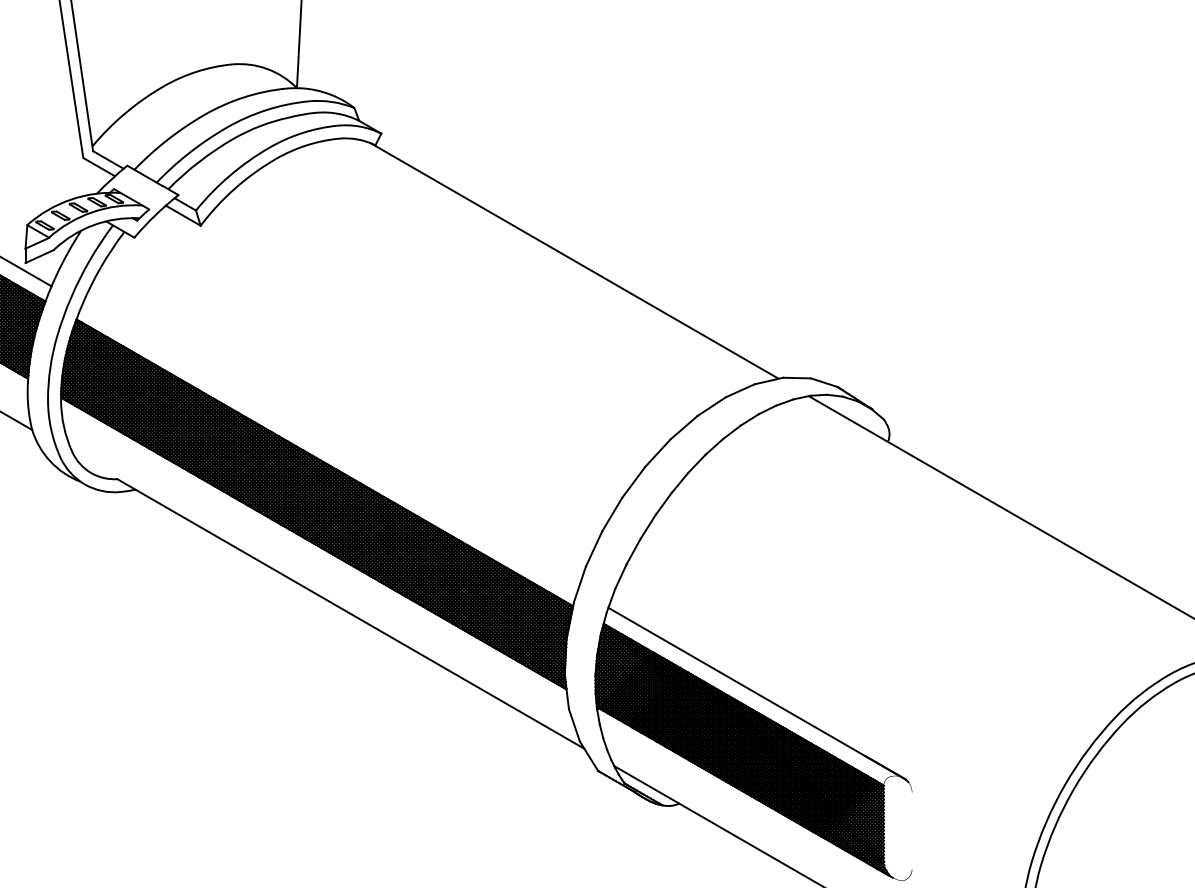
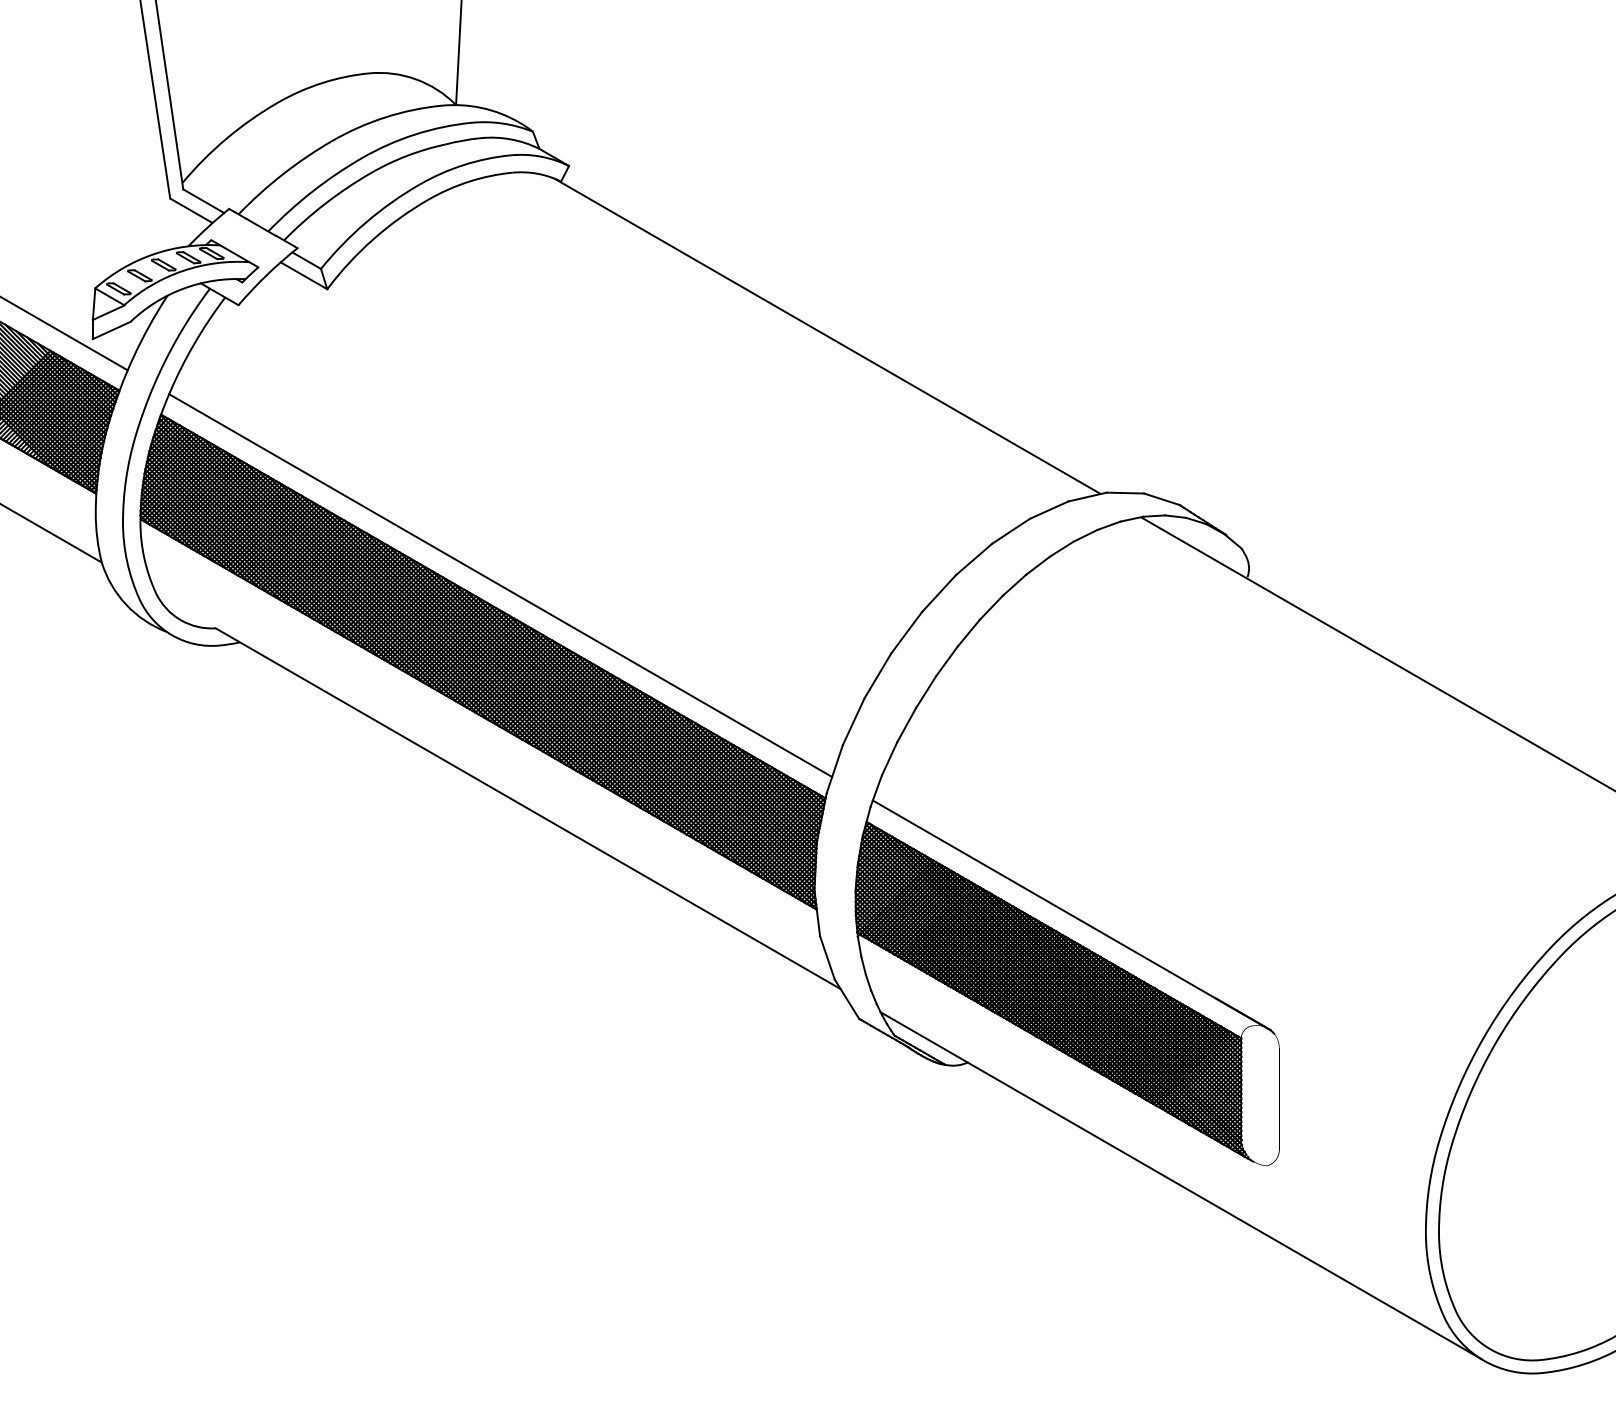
line: (330, 447) -> (500, 585), added

